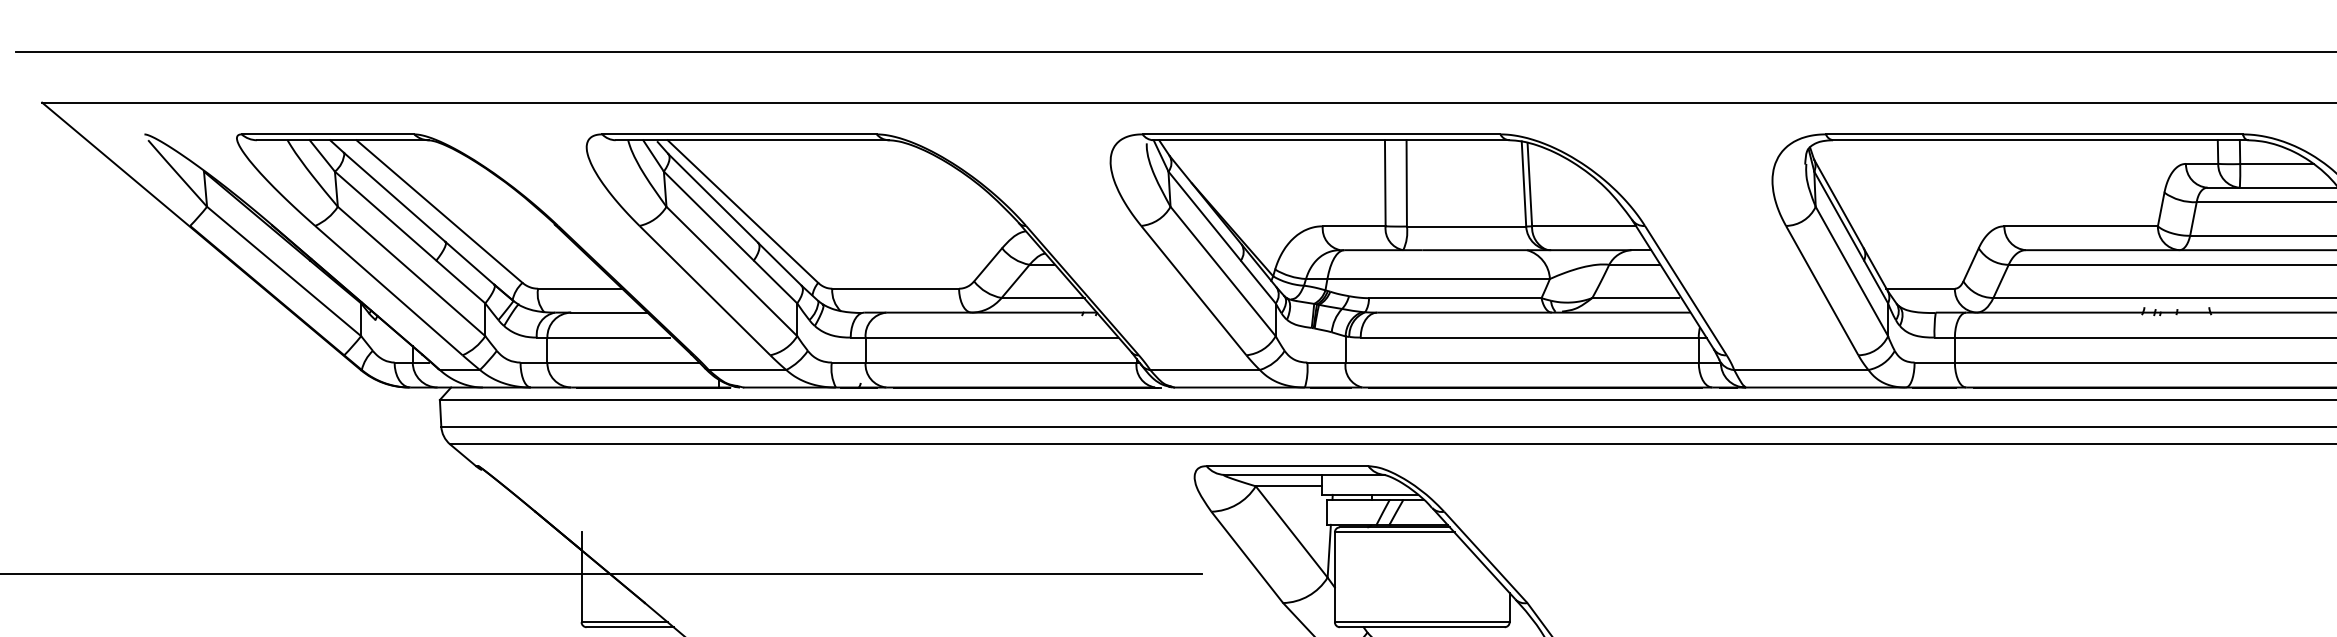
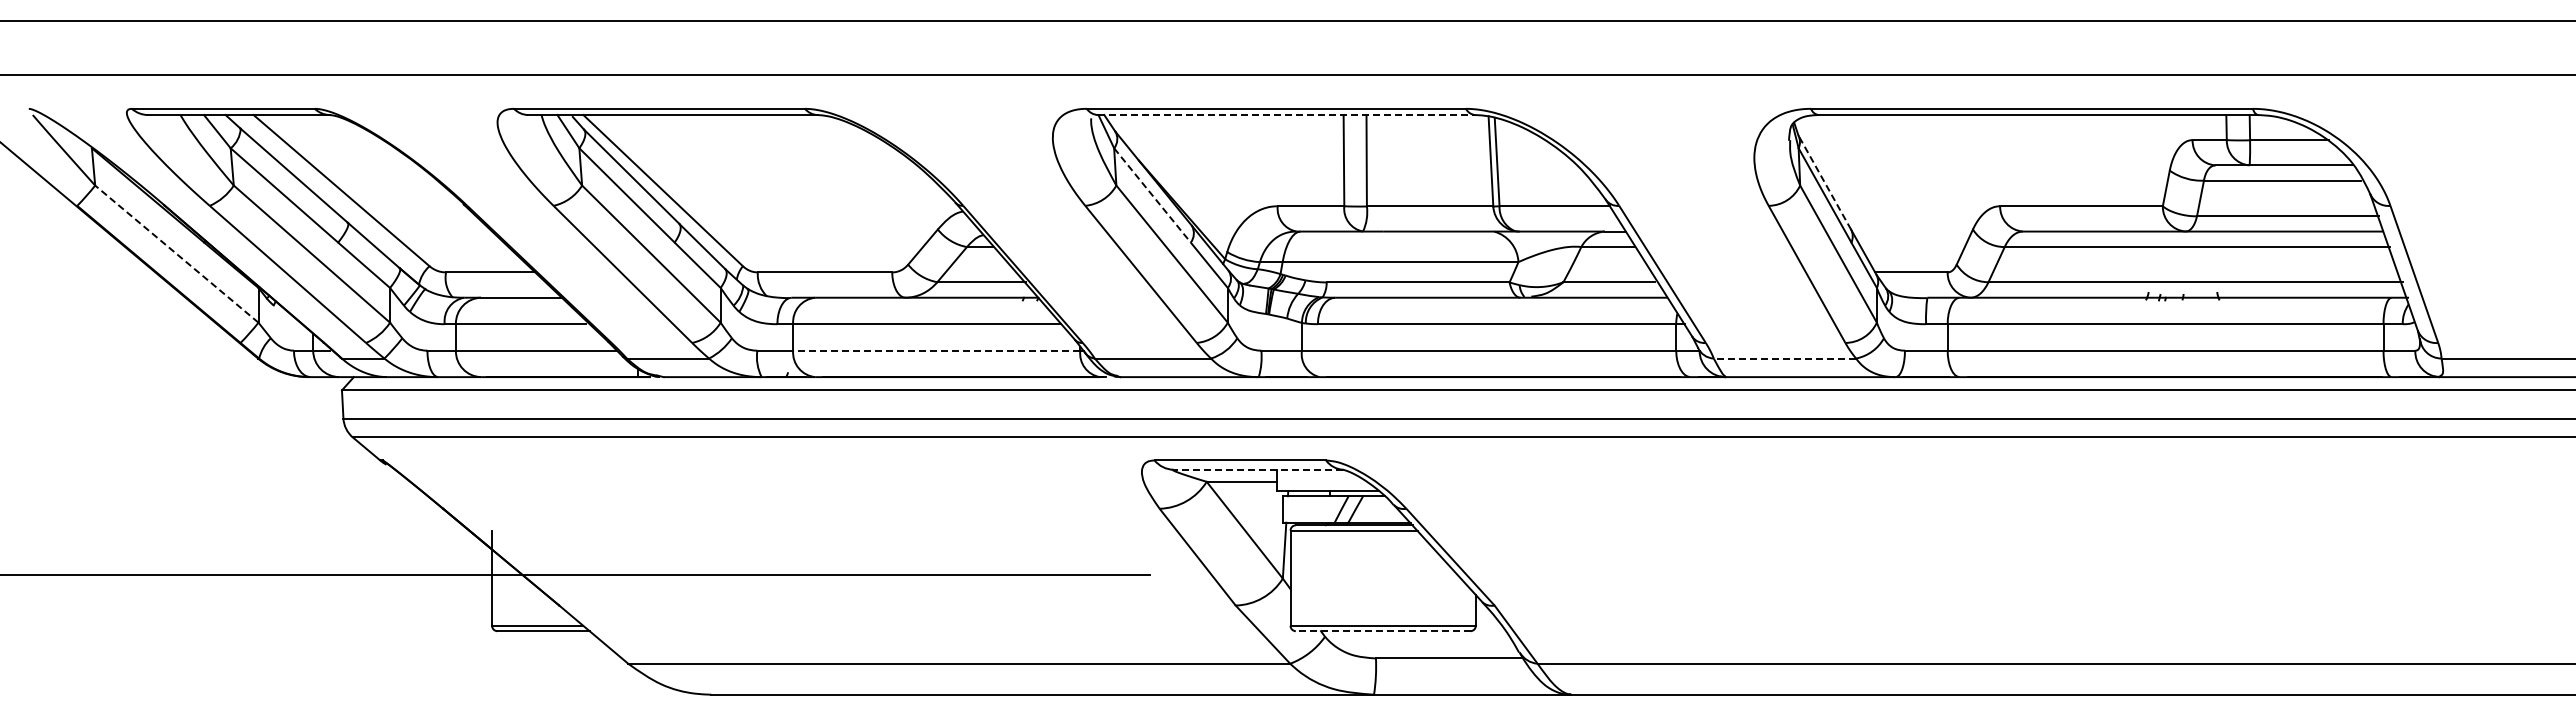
line: (1331, 140) -> (1286, 115), solid -> dashed
line: (1838, 203) -> (1824, 182), solid -> dashed
line: (1204, 216) -> (1152, 195), solid -> dashed
line: (283, 271) -> (176, 254), solid -> dashed
line: (1000, 362) -> (936, 350), solid -> dashed
line: (1800, 369) -> (1784, 358), solid -> dashed
line: (1304, 474) -> (1258, 469), solid -> dashed
line: (1421, 627) -> (1382, 631), solid -> dashed

